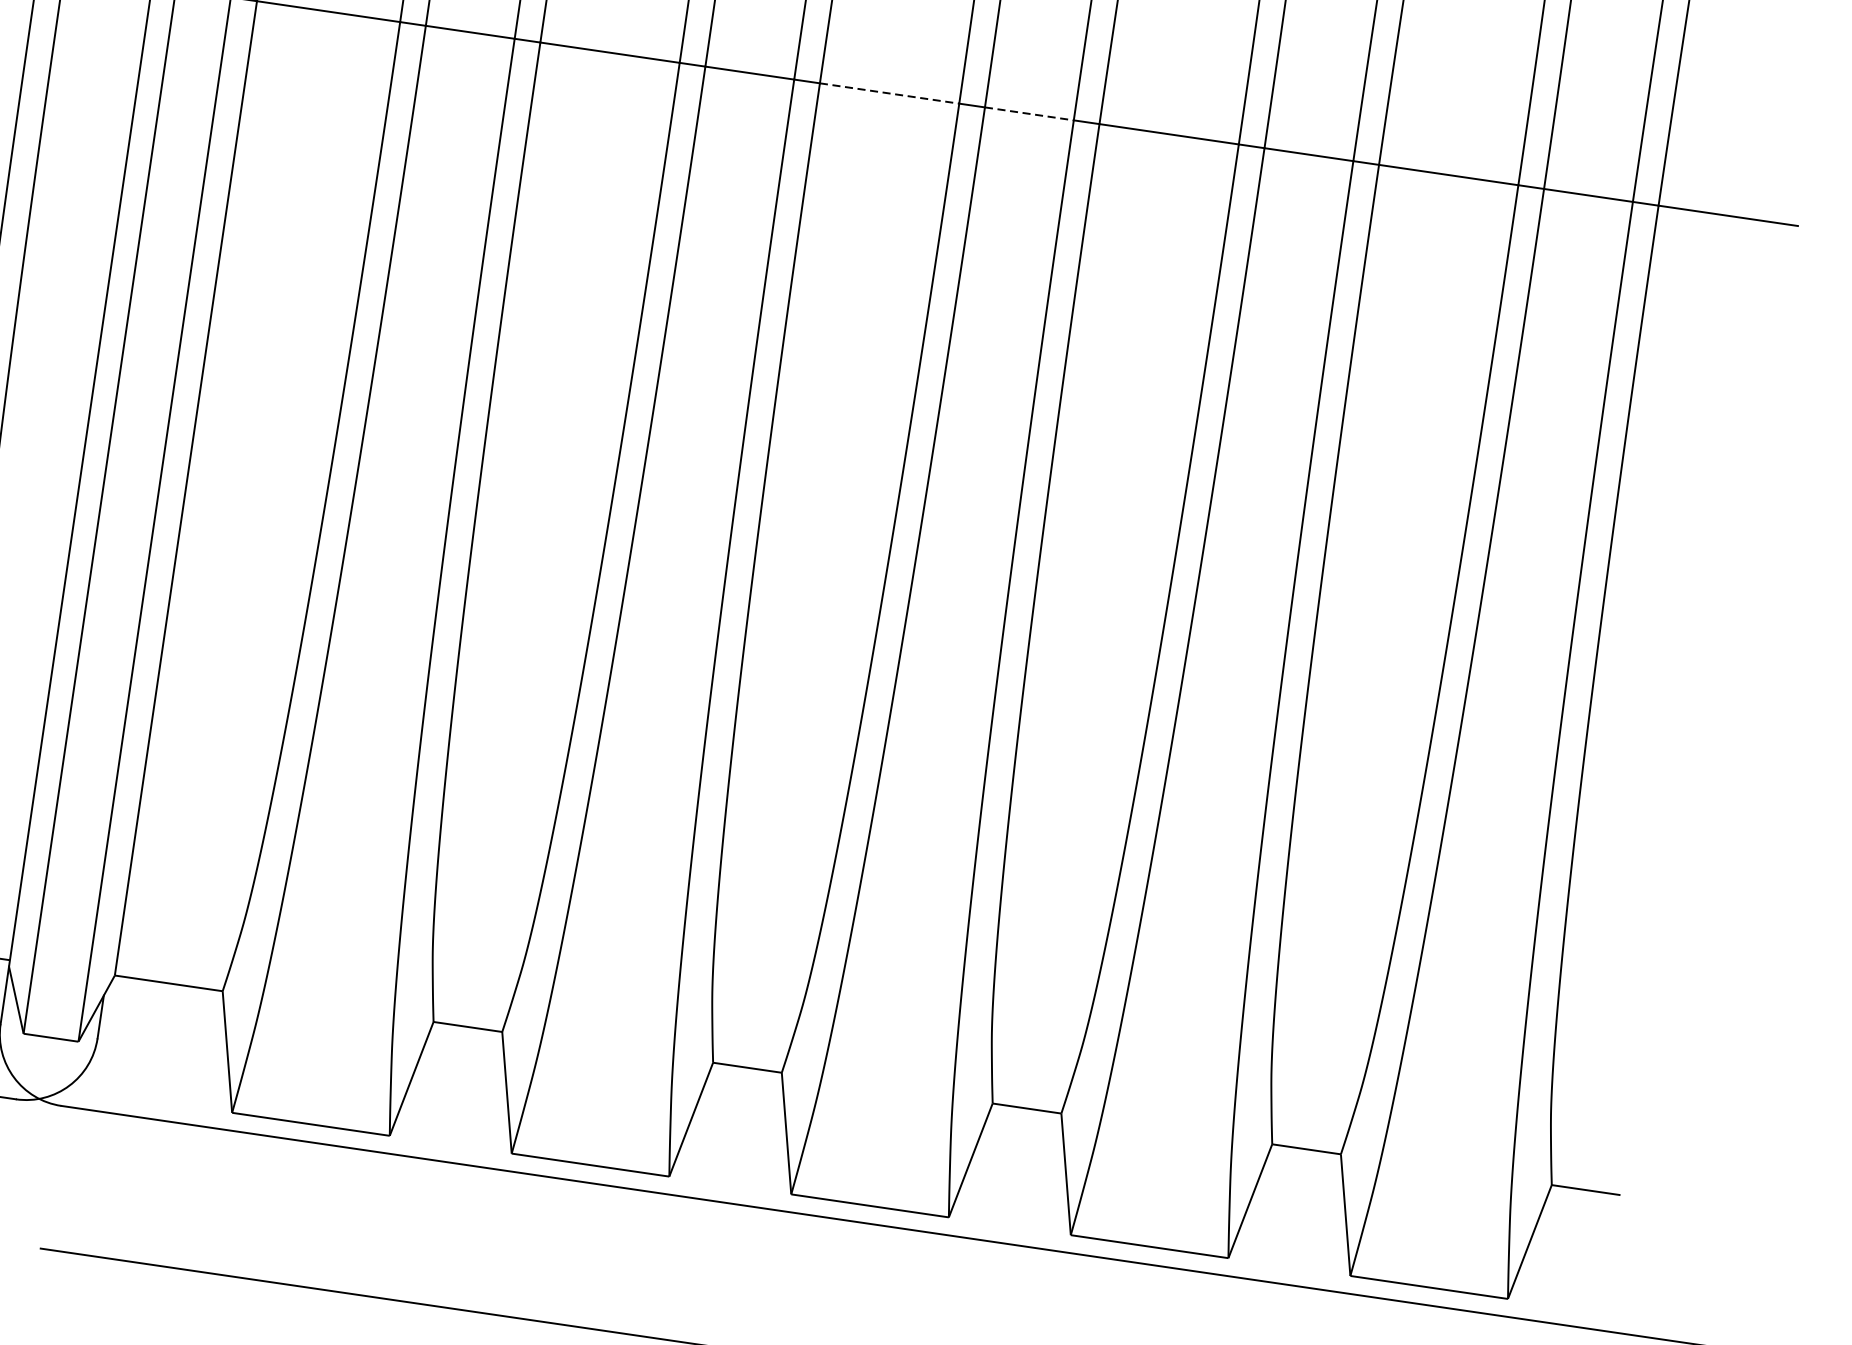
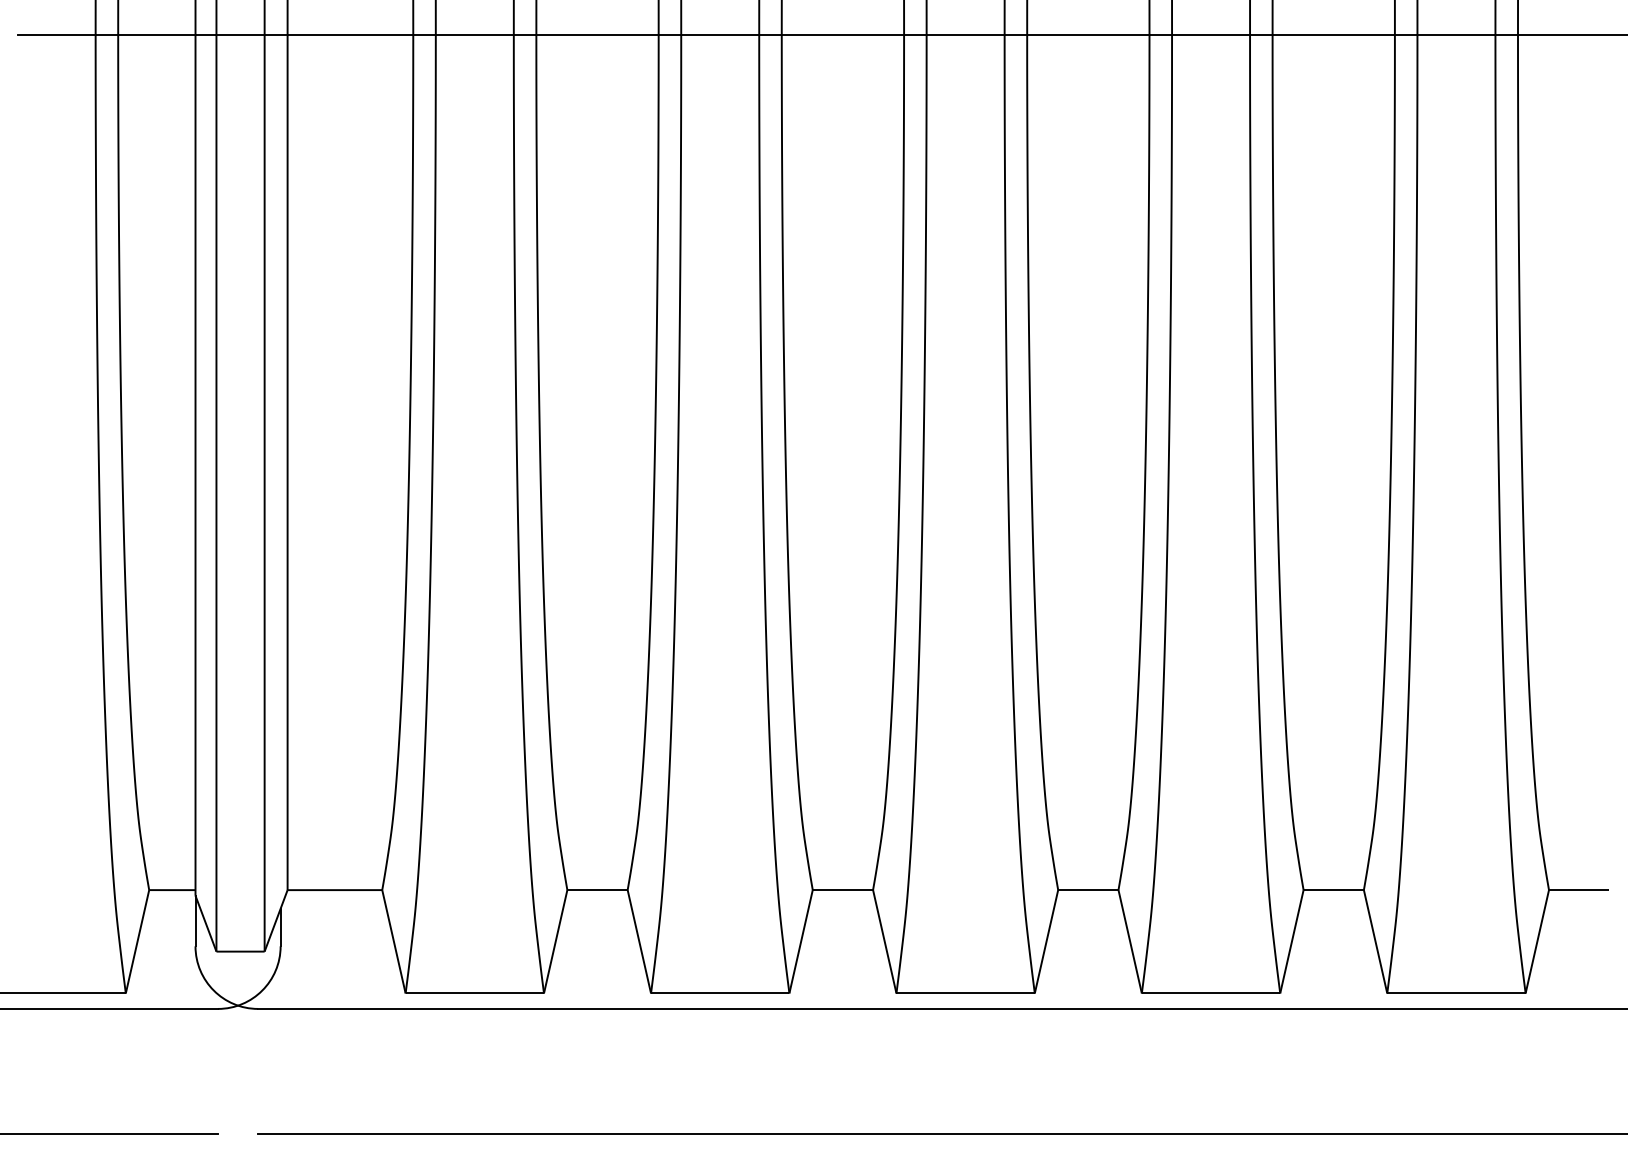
line: (890, 93) -> (843, 34), dashed -> solid
line: (1029, 113) -> (965, 34), dashed -> solid

